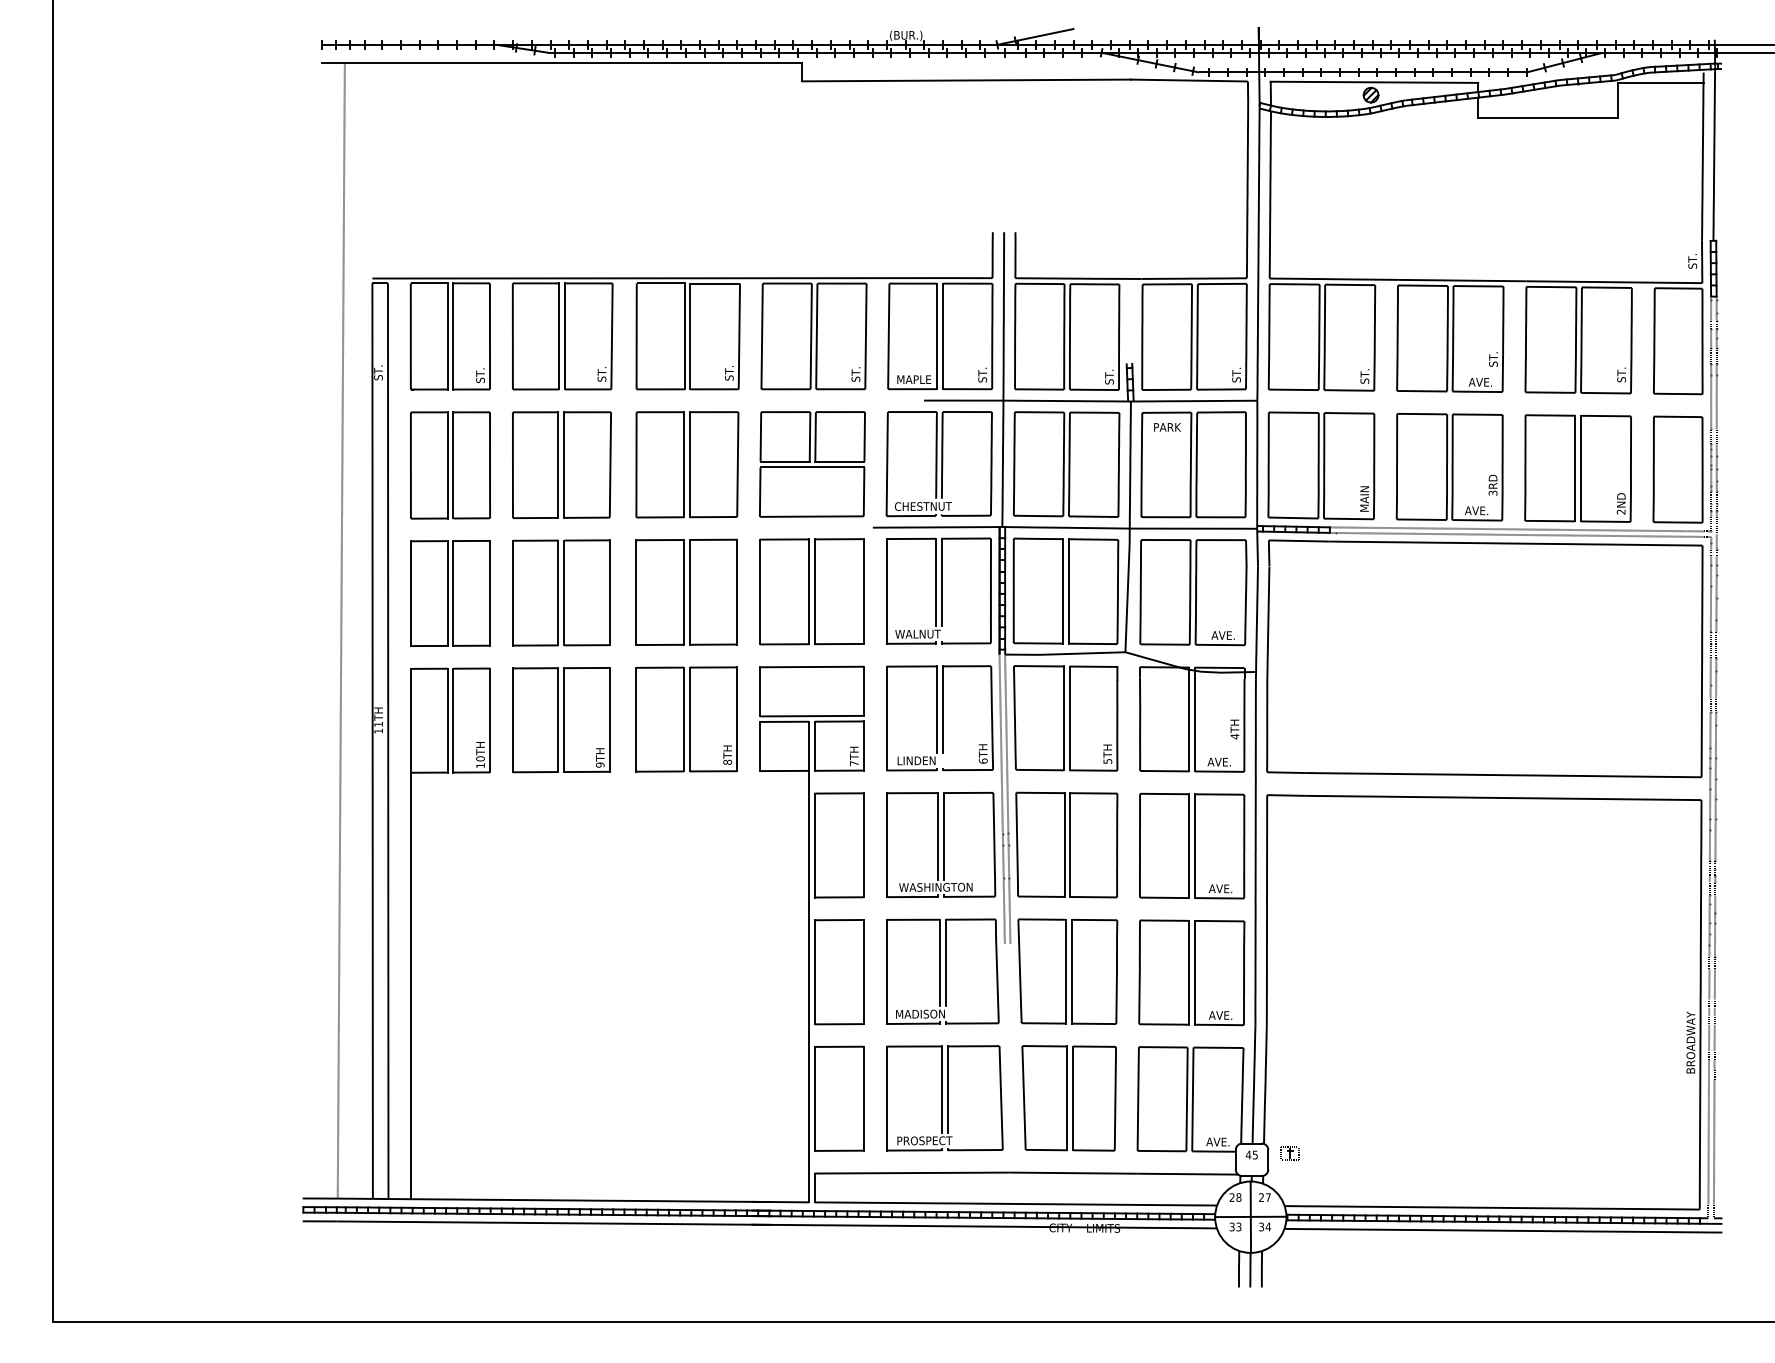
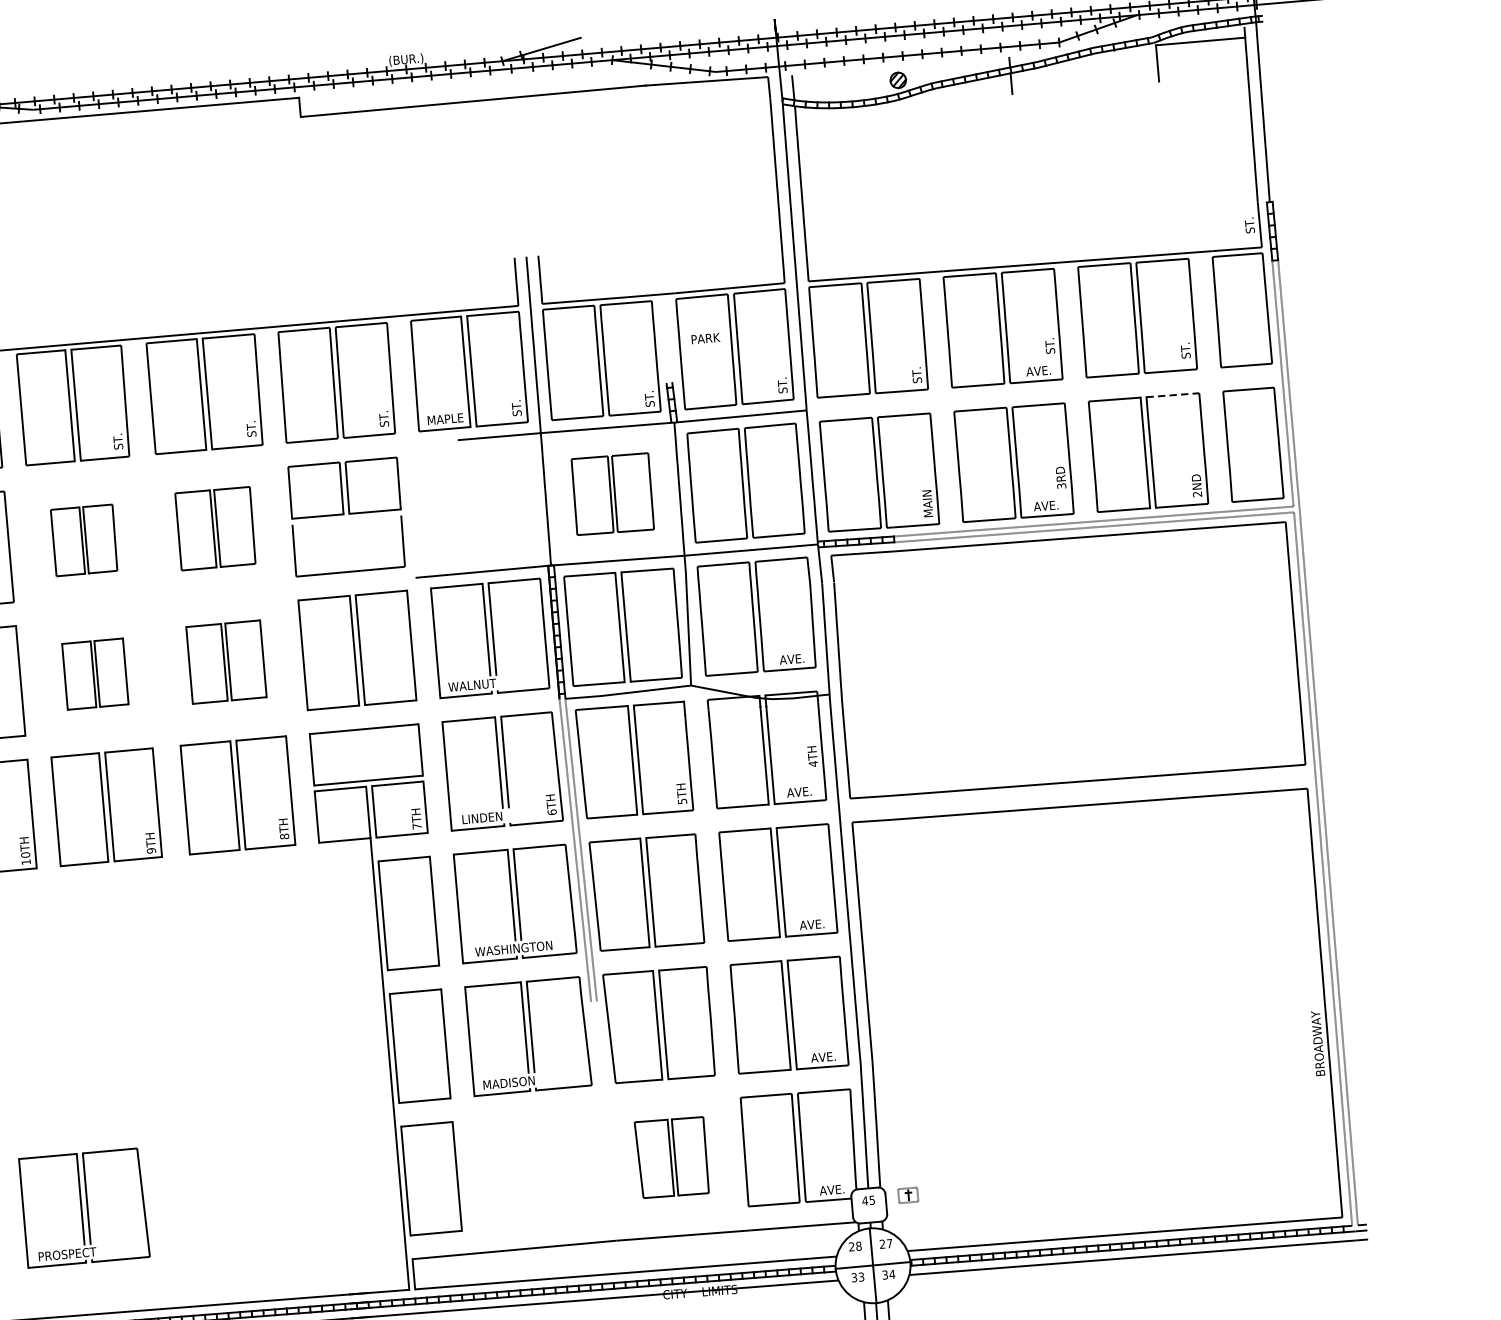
line: (1374, 81) -> (900, 65), removed
line: (1548, 117) -> (1086, 87), removed
line: (1606, 416) -> (1173, 395), solid -> dashed
text: (1167, 427) -> (705, 338), moved
part: (687, 464) -> (215, 528), size x0.7
part: (938, 464) -> (478, 505), removed
part: (1066, 464) -> (612, 494), size x0.7
part: (561, 465) -> (84, 540), size x0.6
line: (812, 467) -> (346, 520), removed
part: (686, 591) -> (226, 661), size x0.7
part: (561, 592) -> (95, 673), size x0.6
part: (944, 1098) -> (84, 1208), moved
part: (1068, 1098) -> (671, 1157), size x0.7

